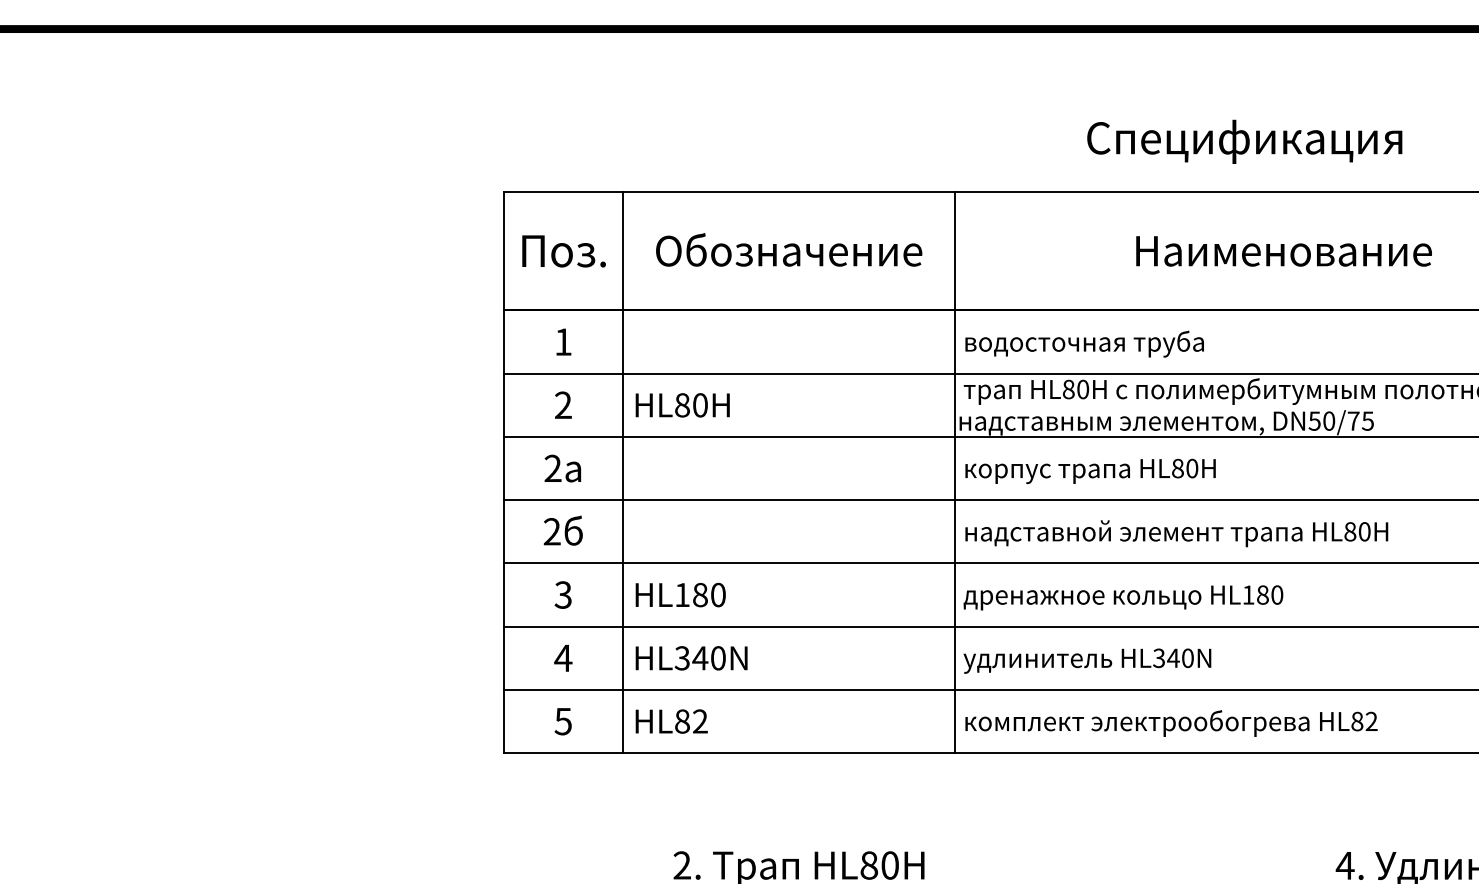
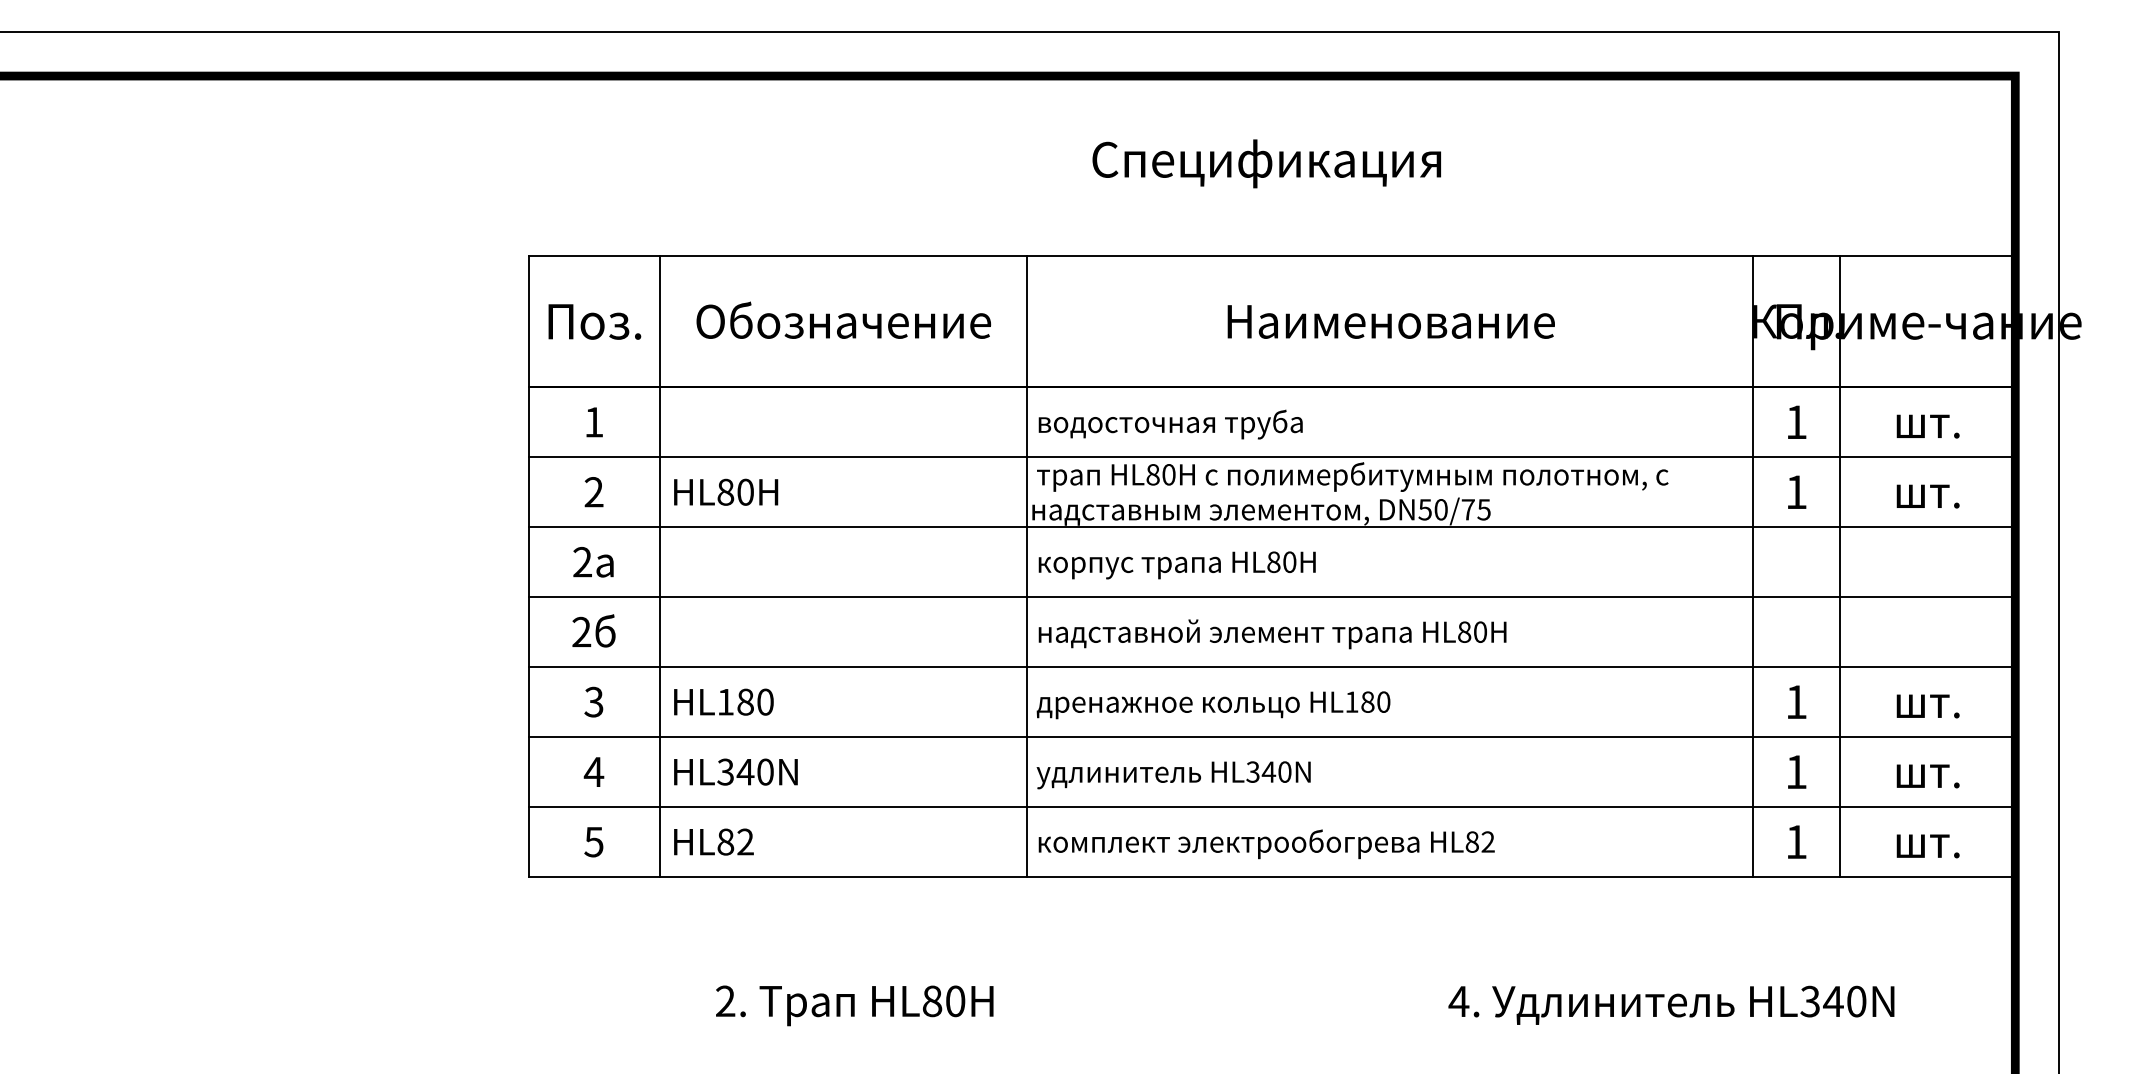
text: (1244, 141) -> (1266, 163), moved

